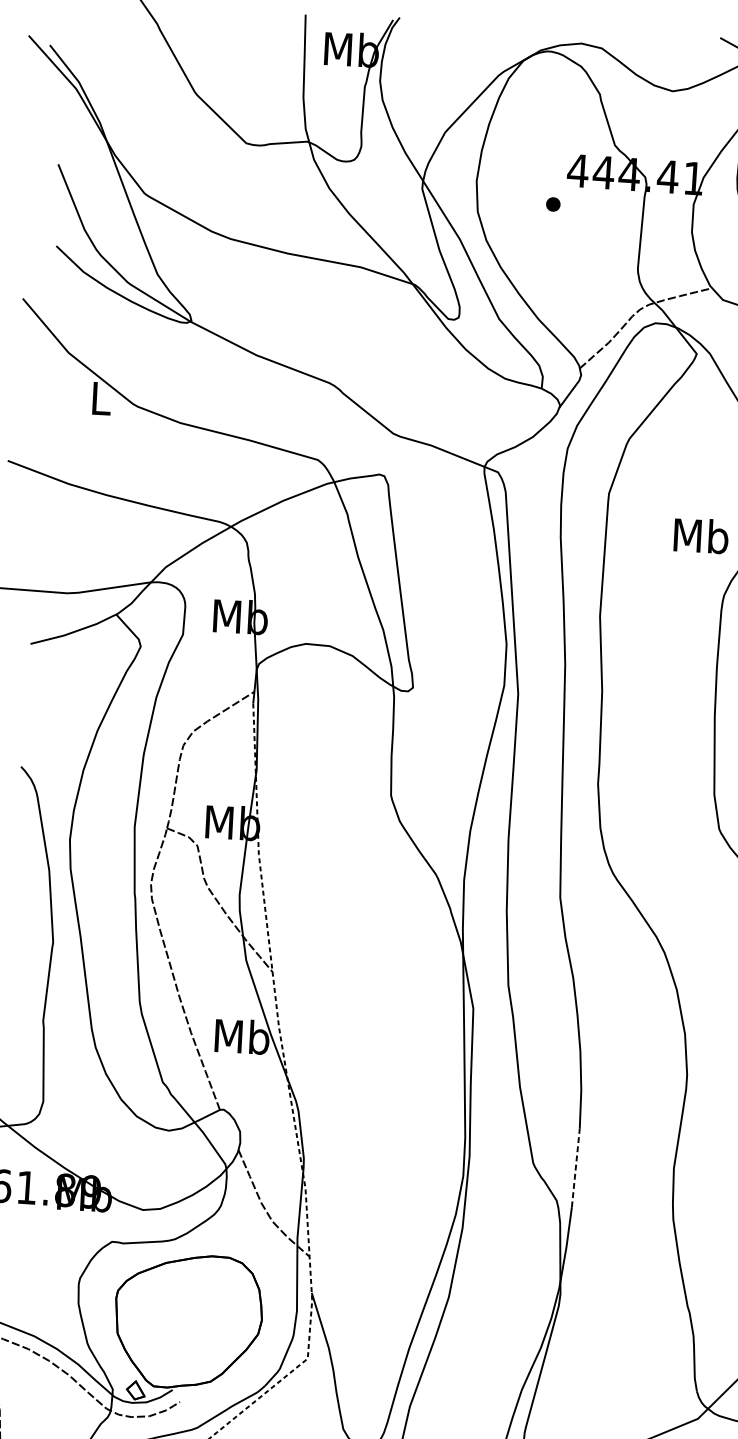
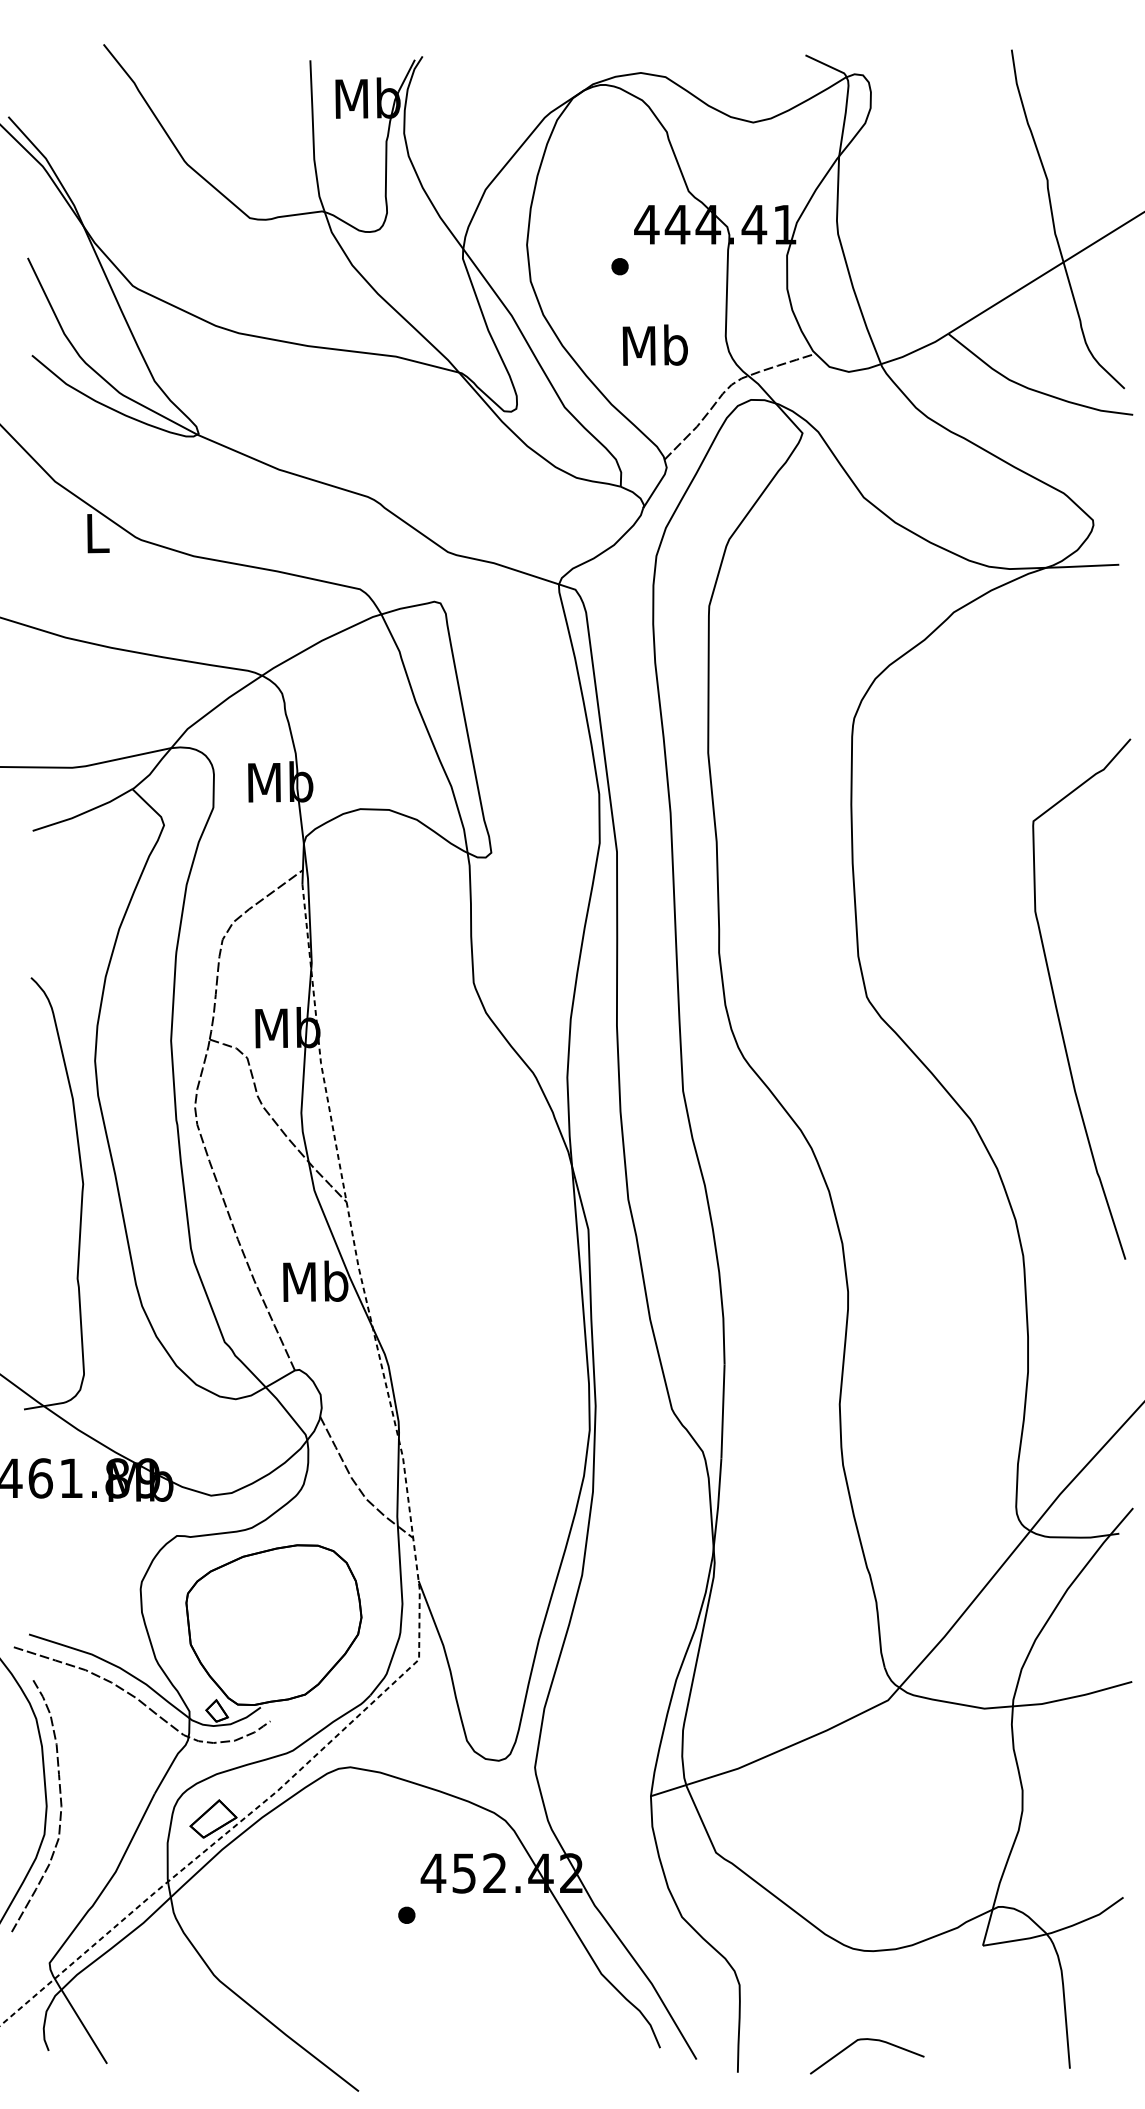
text: (700, 535) -> (654, 344), moved
line: (576, 1167) -> (723, 1410), dashed -> solid

